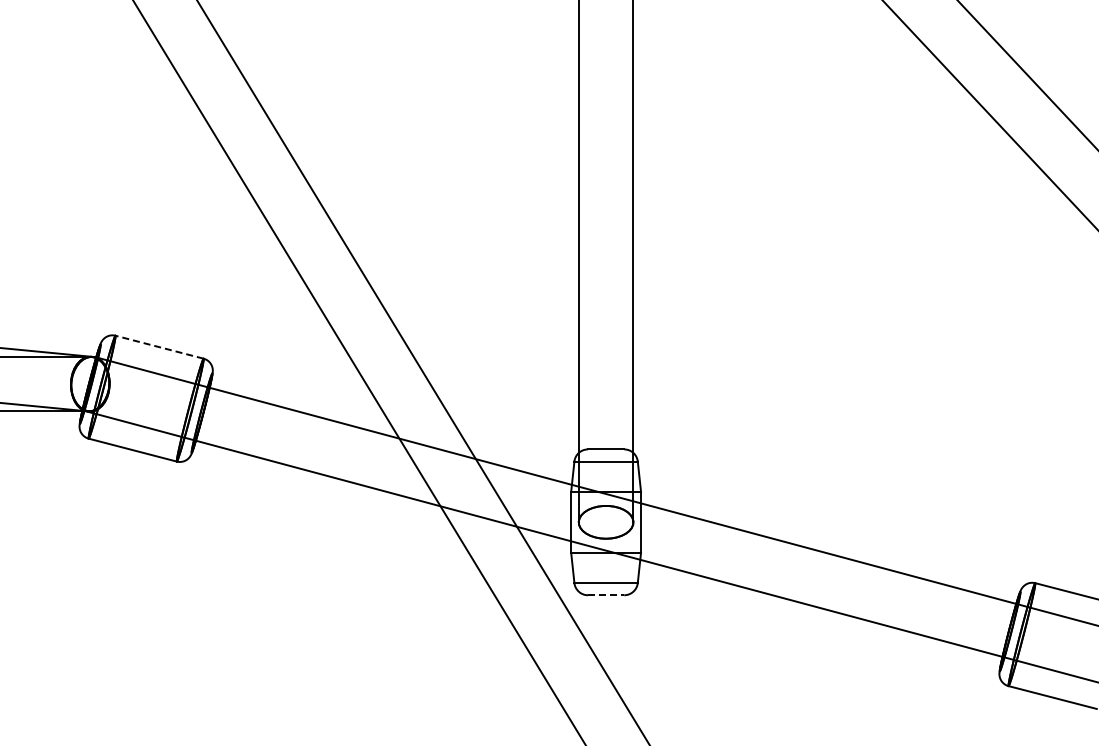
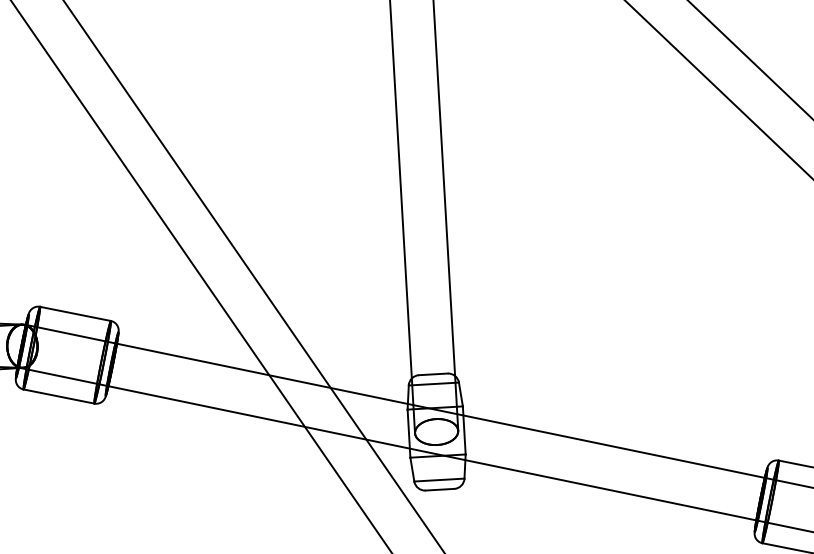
line: (159, 347) -> (75, 314), dashed -> solid
line: (606, 595) -> (440, 489), dashed -> solid

